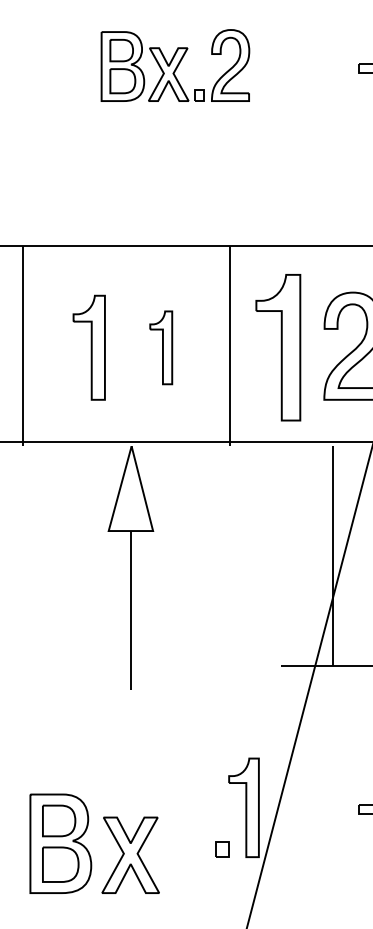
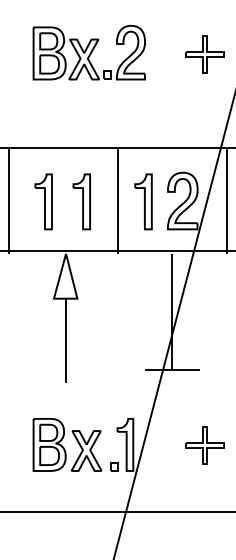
part: (174, 65) -> (88, 52), size x1.43
part: (160, 347) -> (81, 201), size x1.43
part: (278, 347) -> (143, 201), size x0.71
part: (94, 842) -> (67, 444), moved

